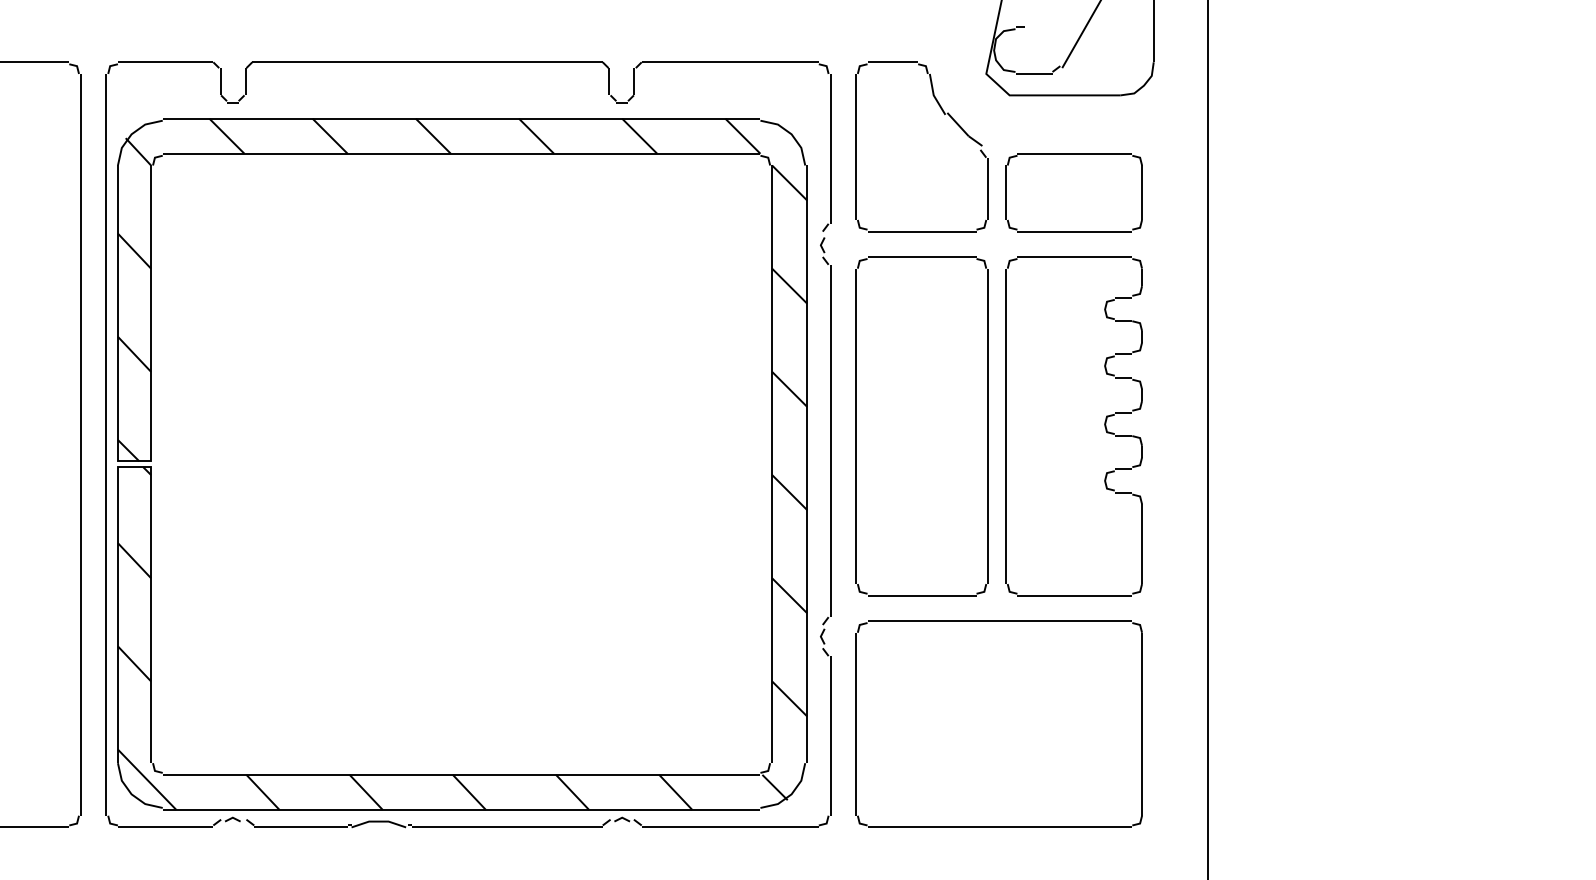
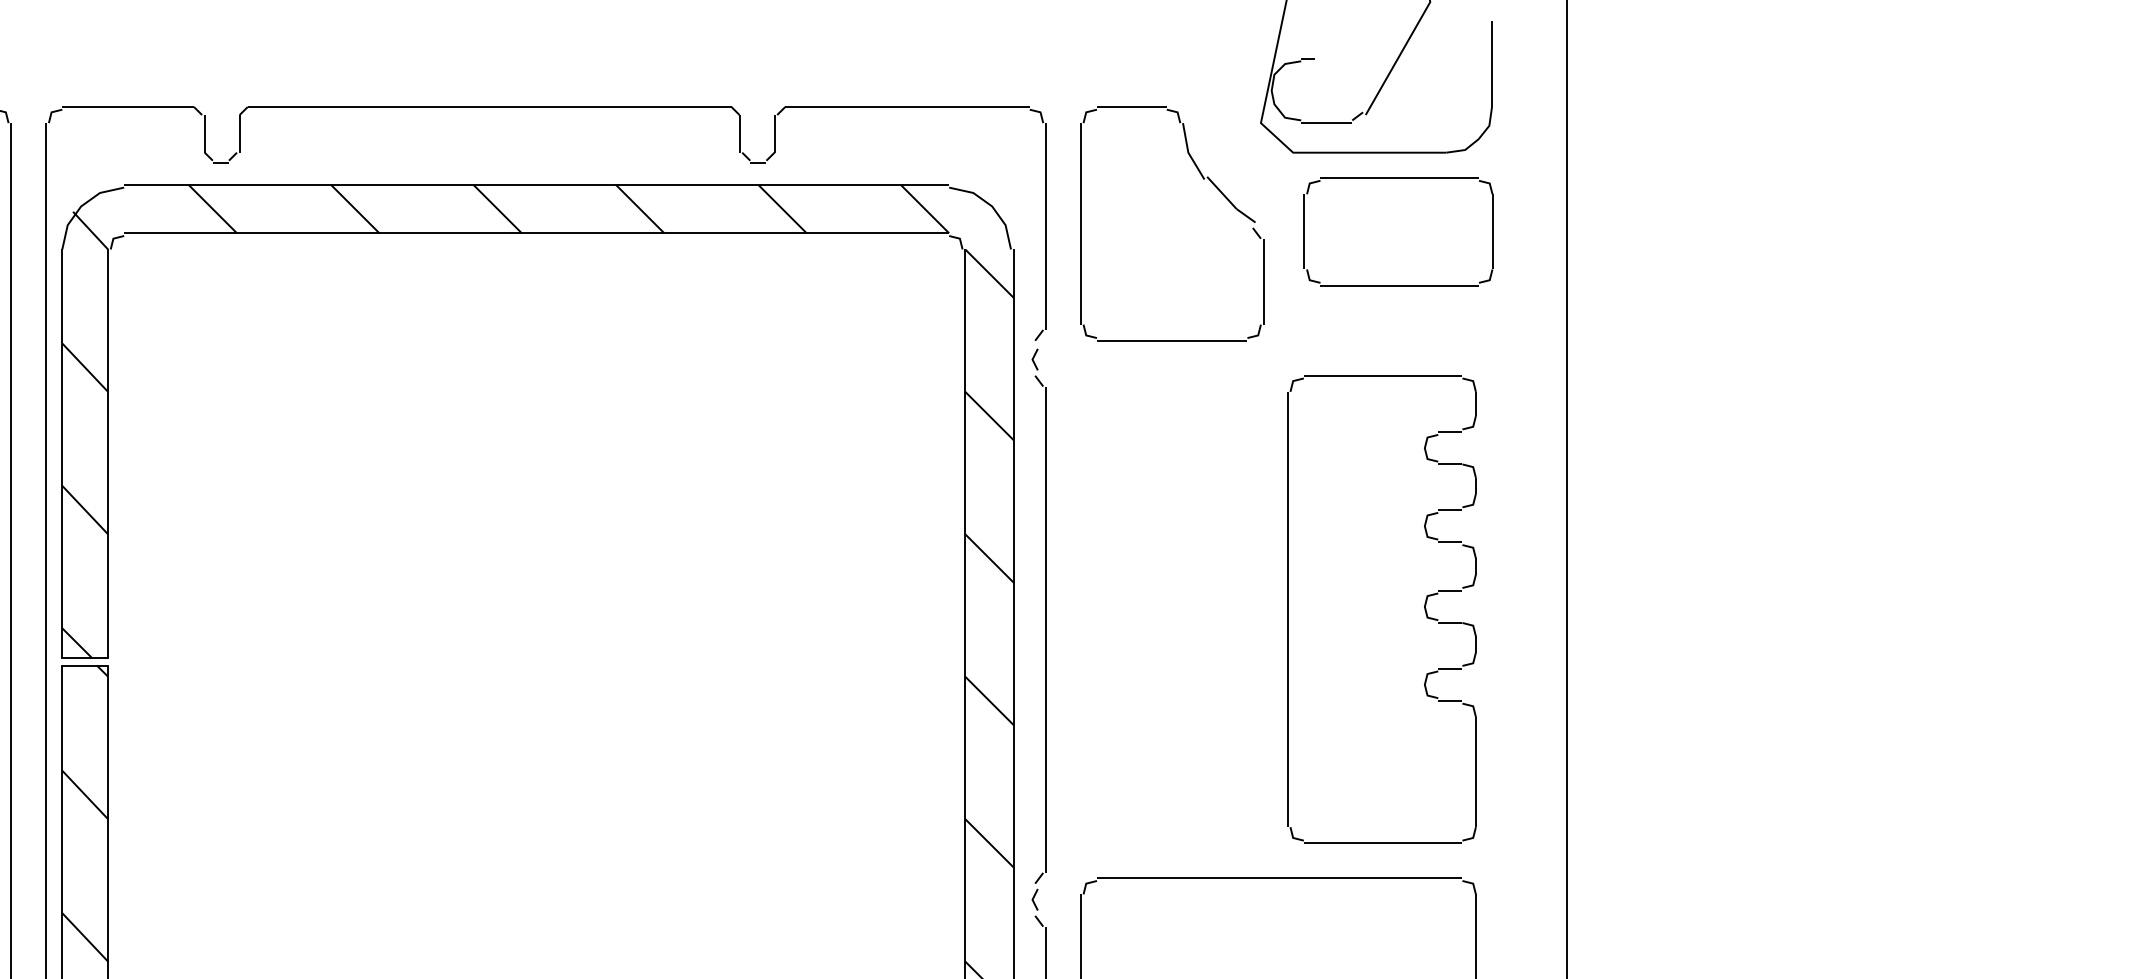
part: (1073, 192) -> (1397, 231), moved
part: (921, 426) -> (1171, 609), removed

